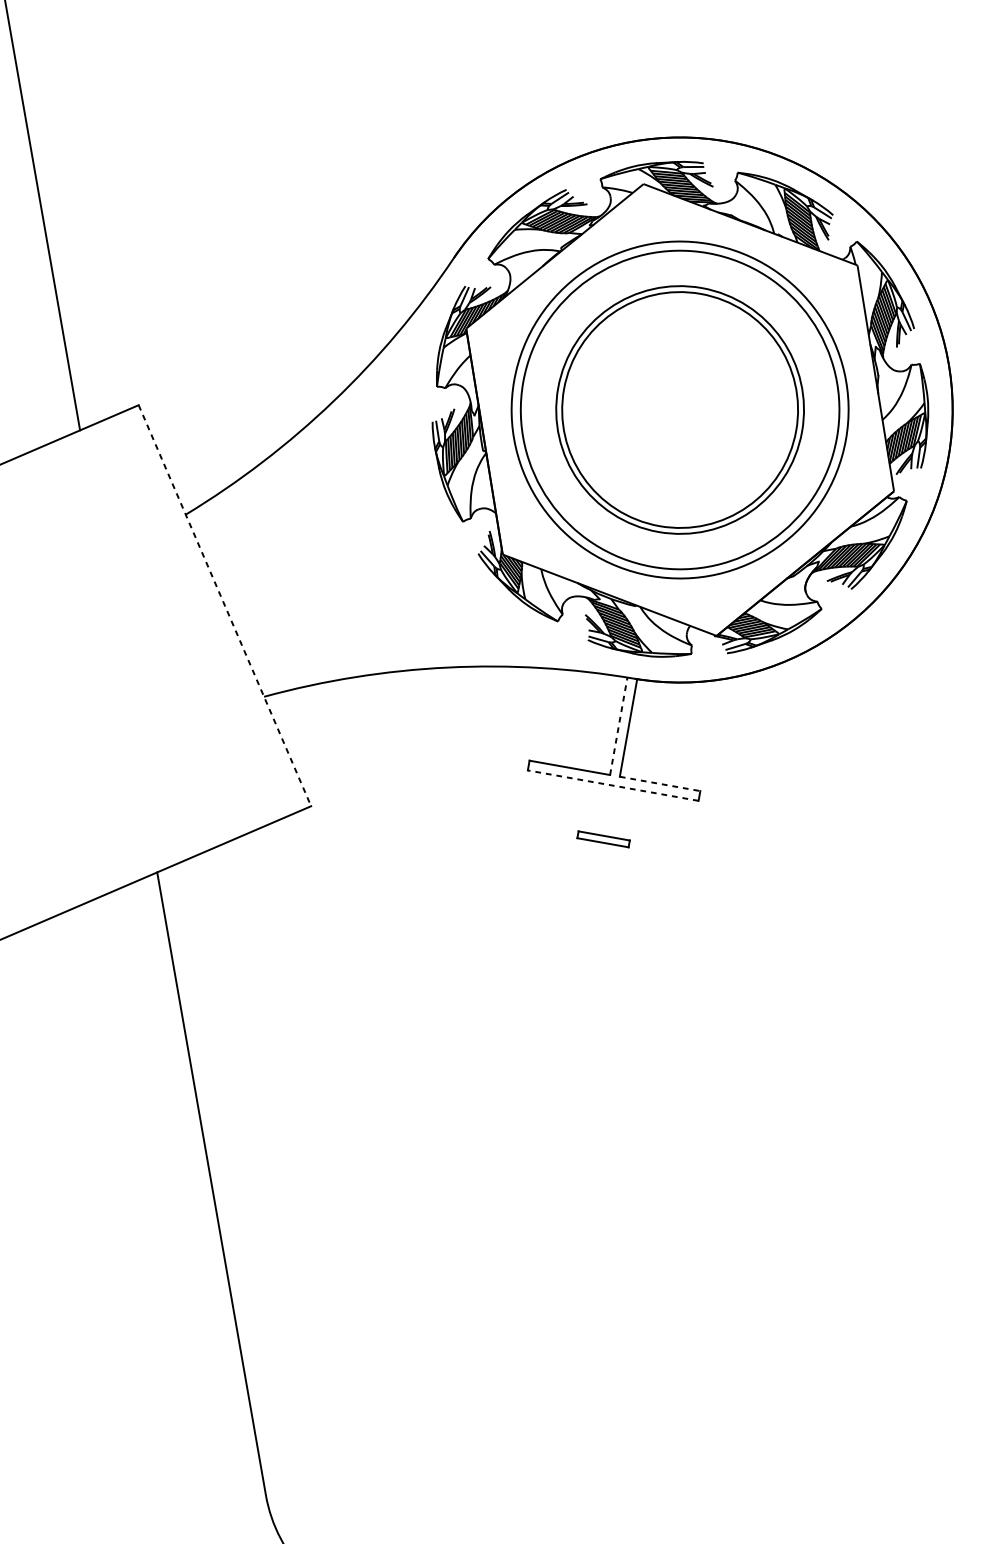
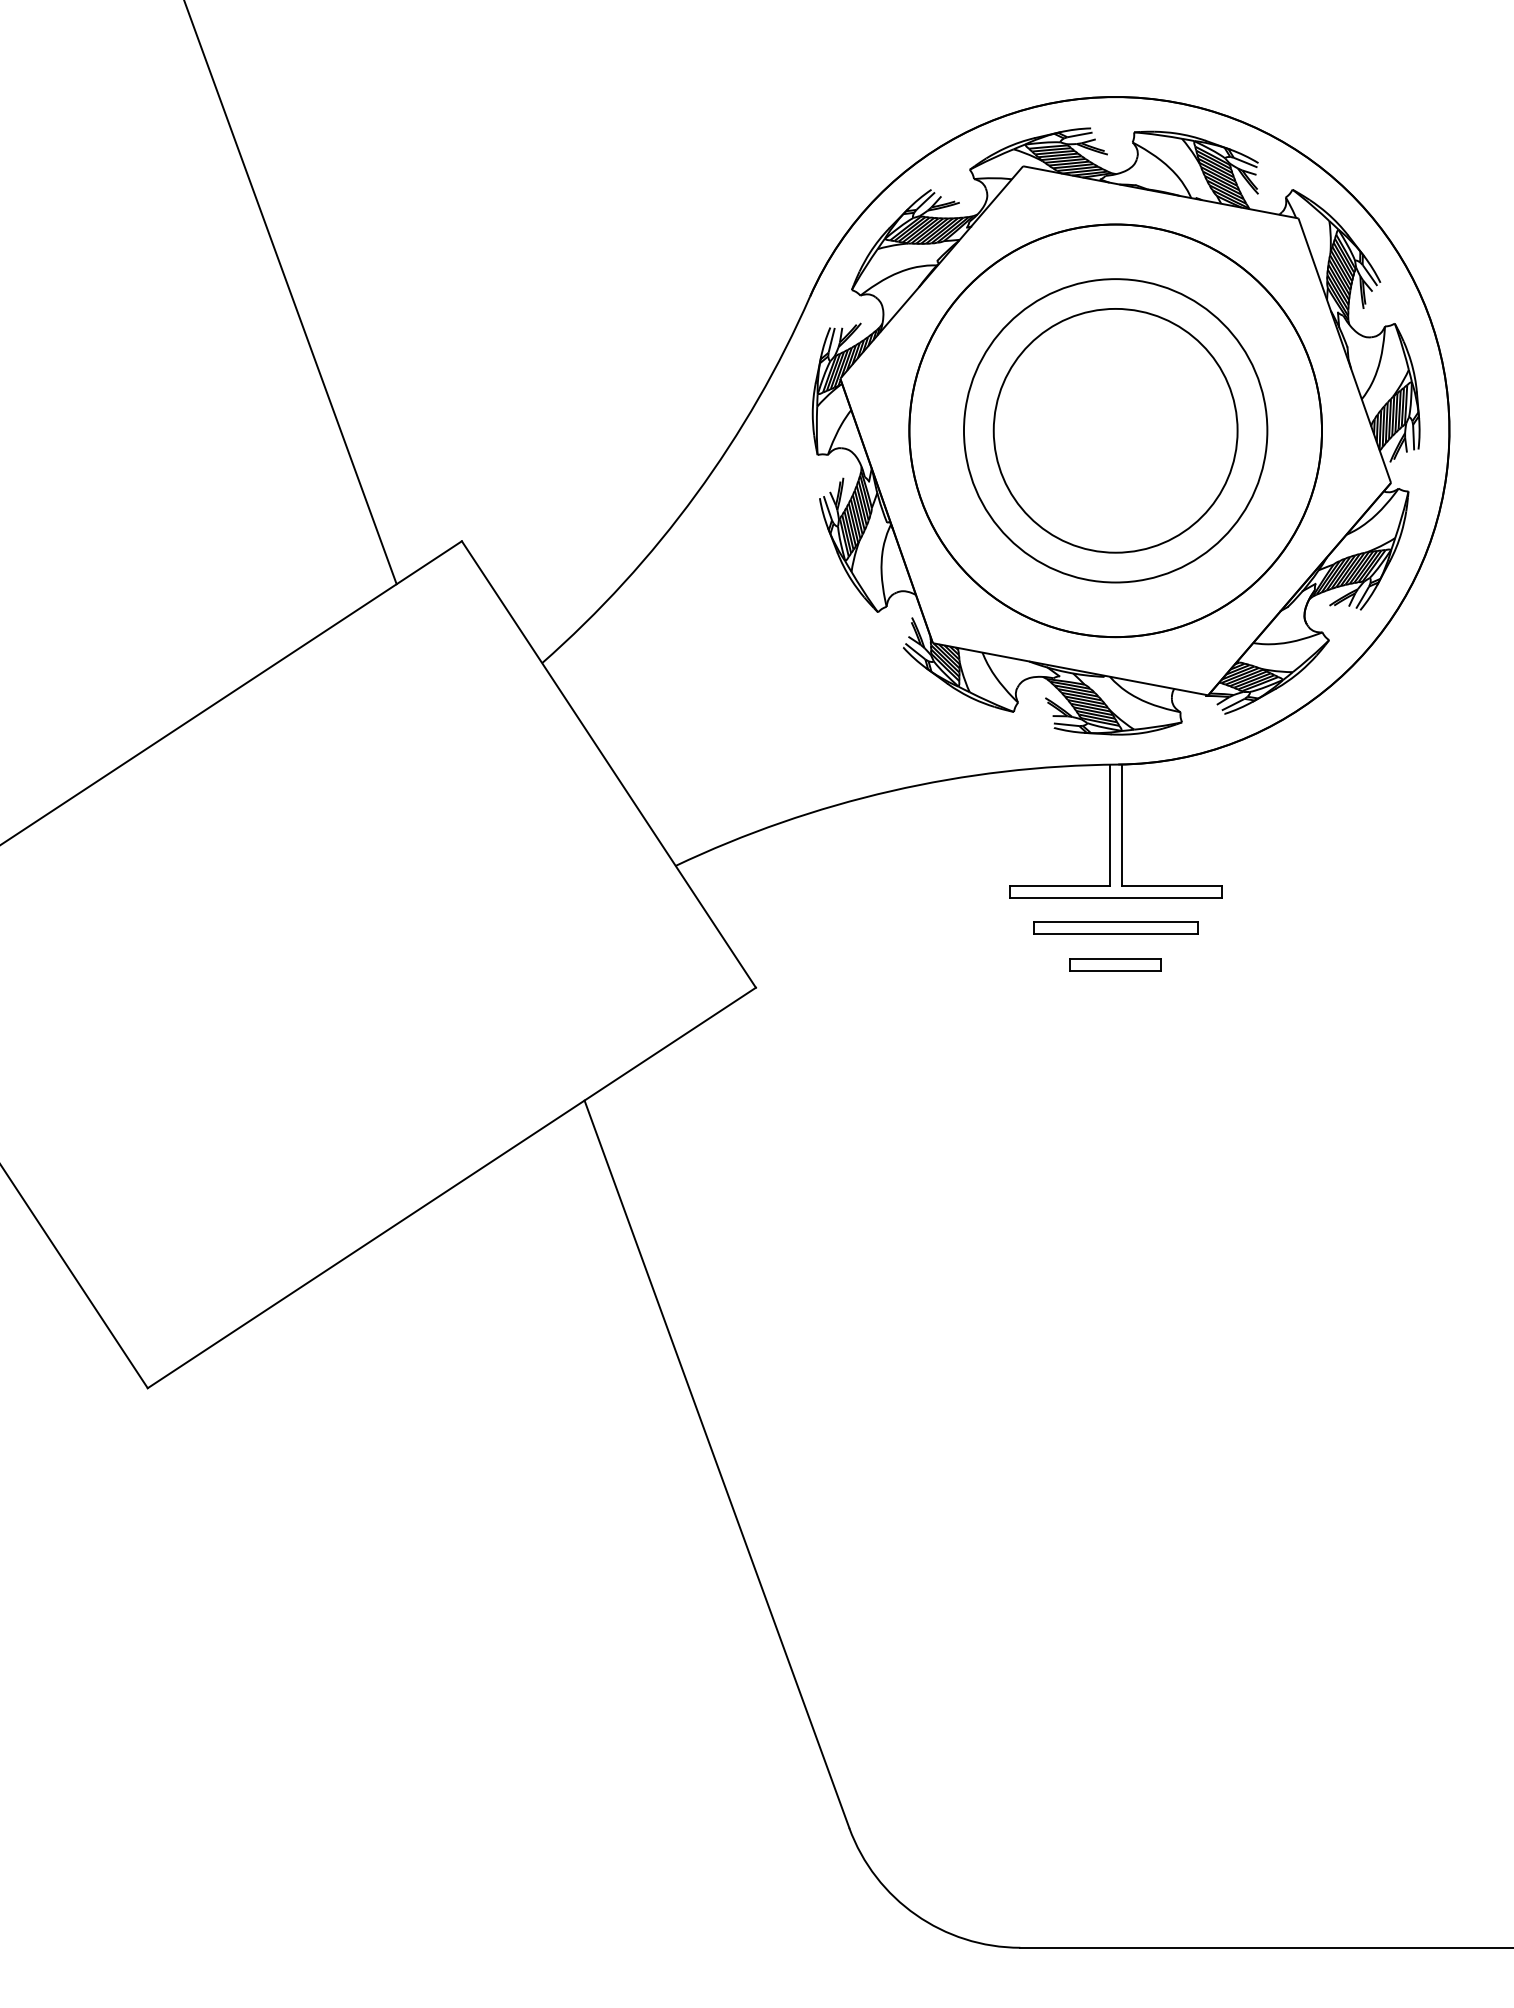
circle: (680, 409) -> (1115, 430), size x0.62
circle: (680, 409) -> (1115, 430), size x1.43
line: (225, 605) -> (609, 764), dashed -> solid
line: (618, 726) -> (1109, 825), dashed -> solid
line: (660, 783) -> (1172, 885), dashed -> solid
line: (613, 785) -> (1115, 898), dashed -> solid
part: (608, 809) -> (1115, 927), added
part: (603, 839) -> (1115, 964), size x1.43

